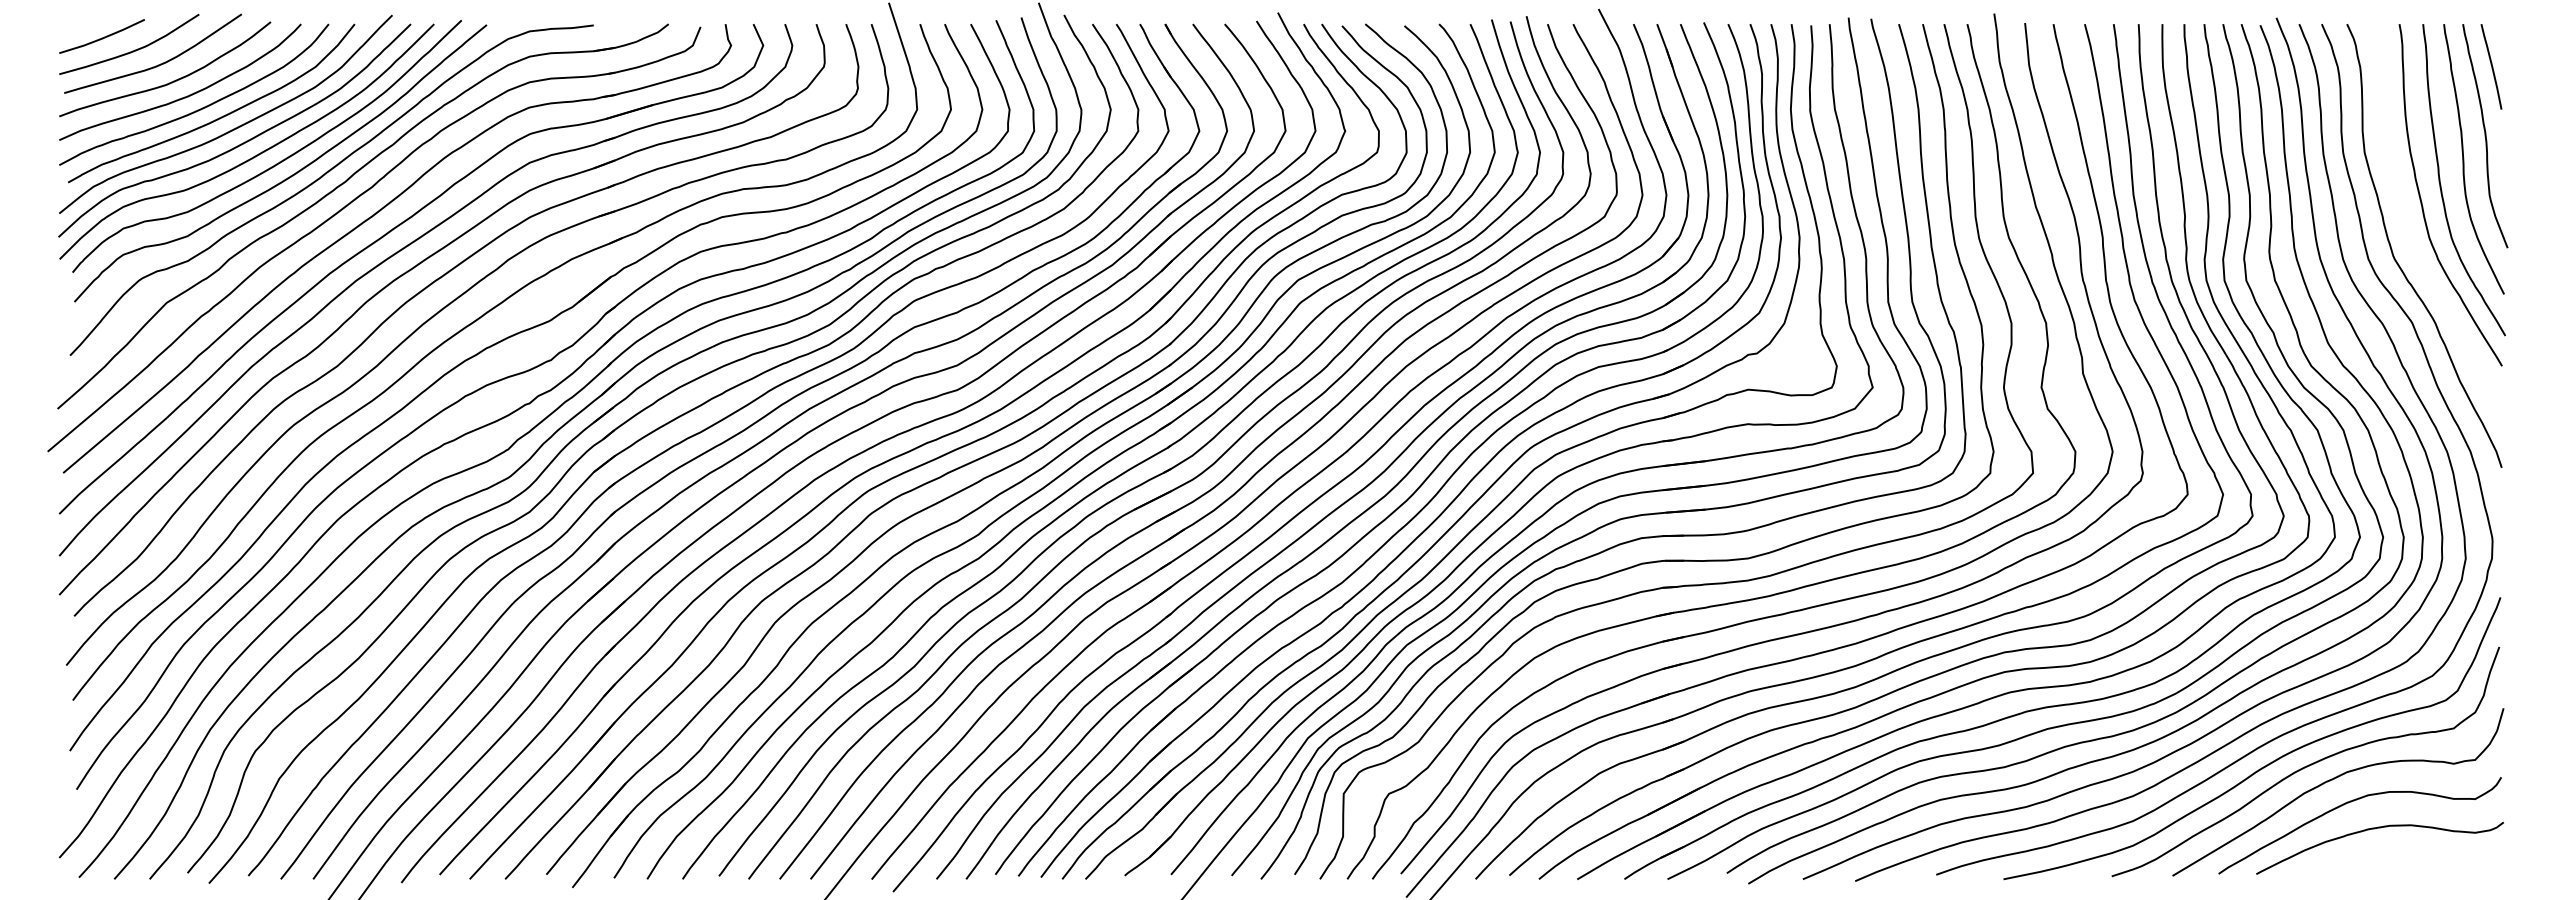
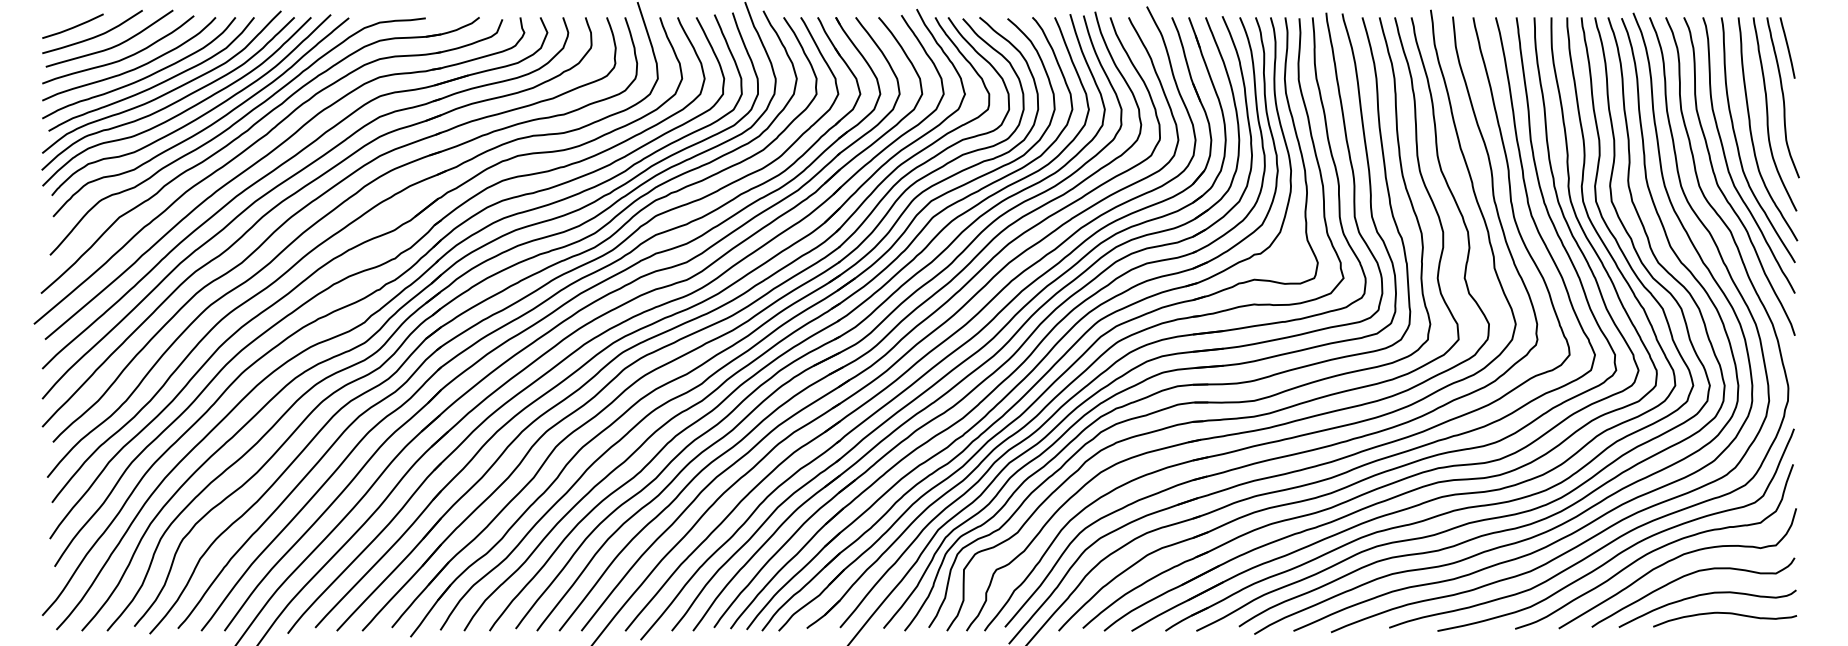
curve: (2406, 223) -> (1726, 160), added
curve: (2404, 855) -> (1725, 613), added

